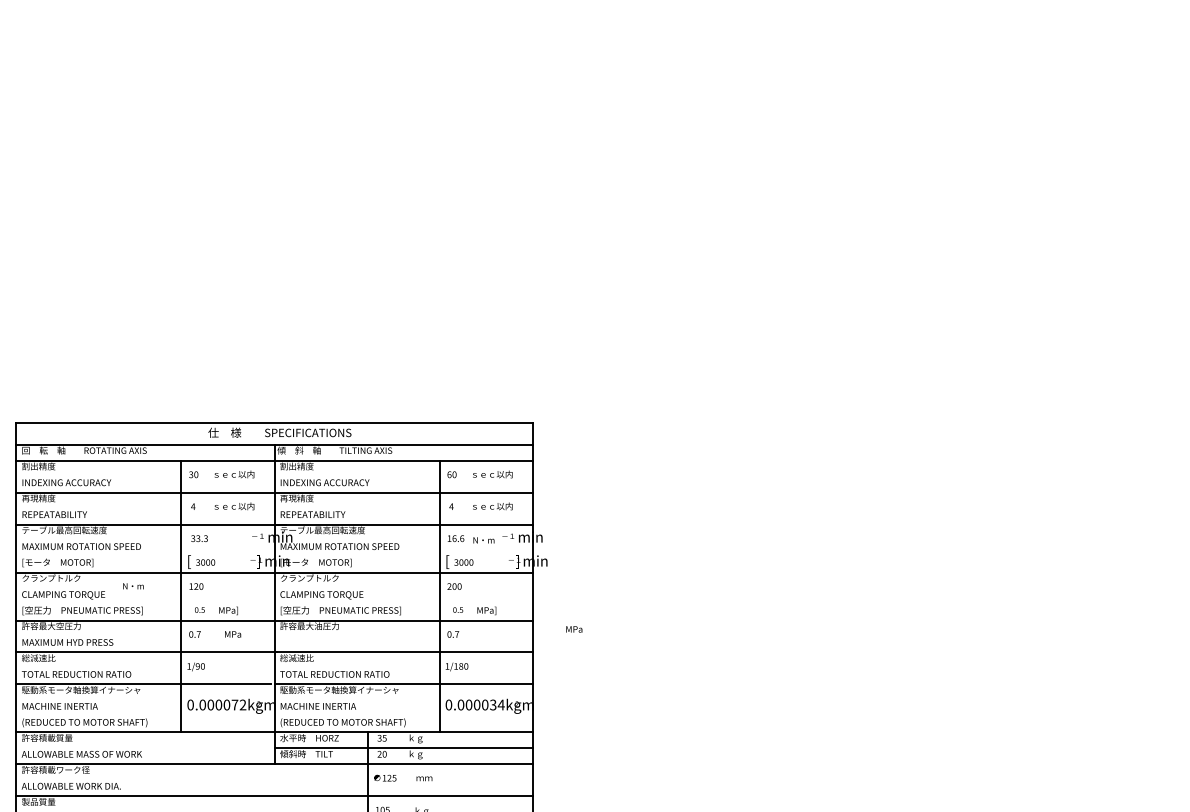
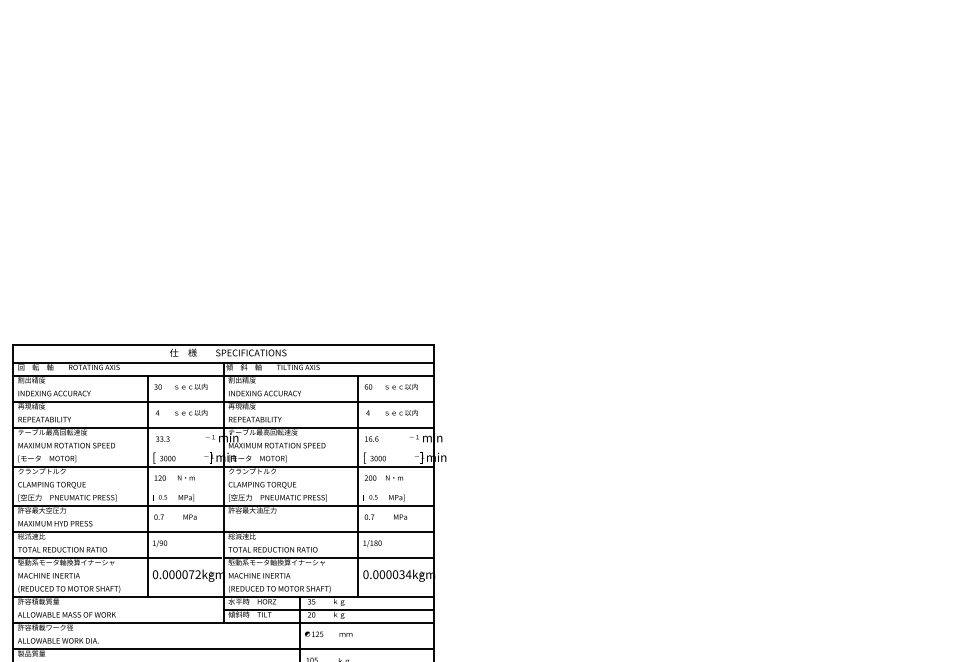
text: (483, 540) -> (394, 478), moved
text: (133, 586) -> (186, 478), moved
text: (574, 629) -> (400, 517), moved

